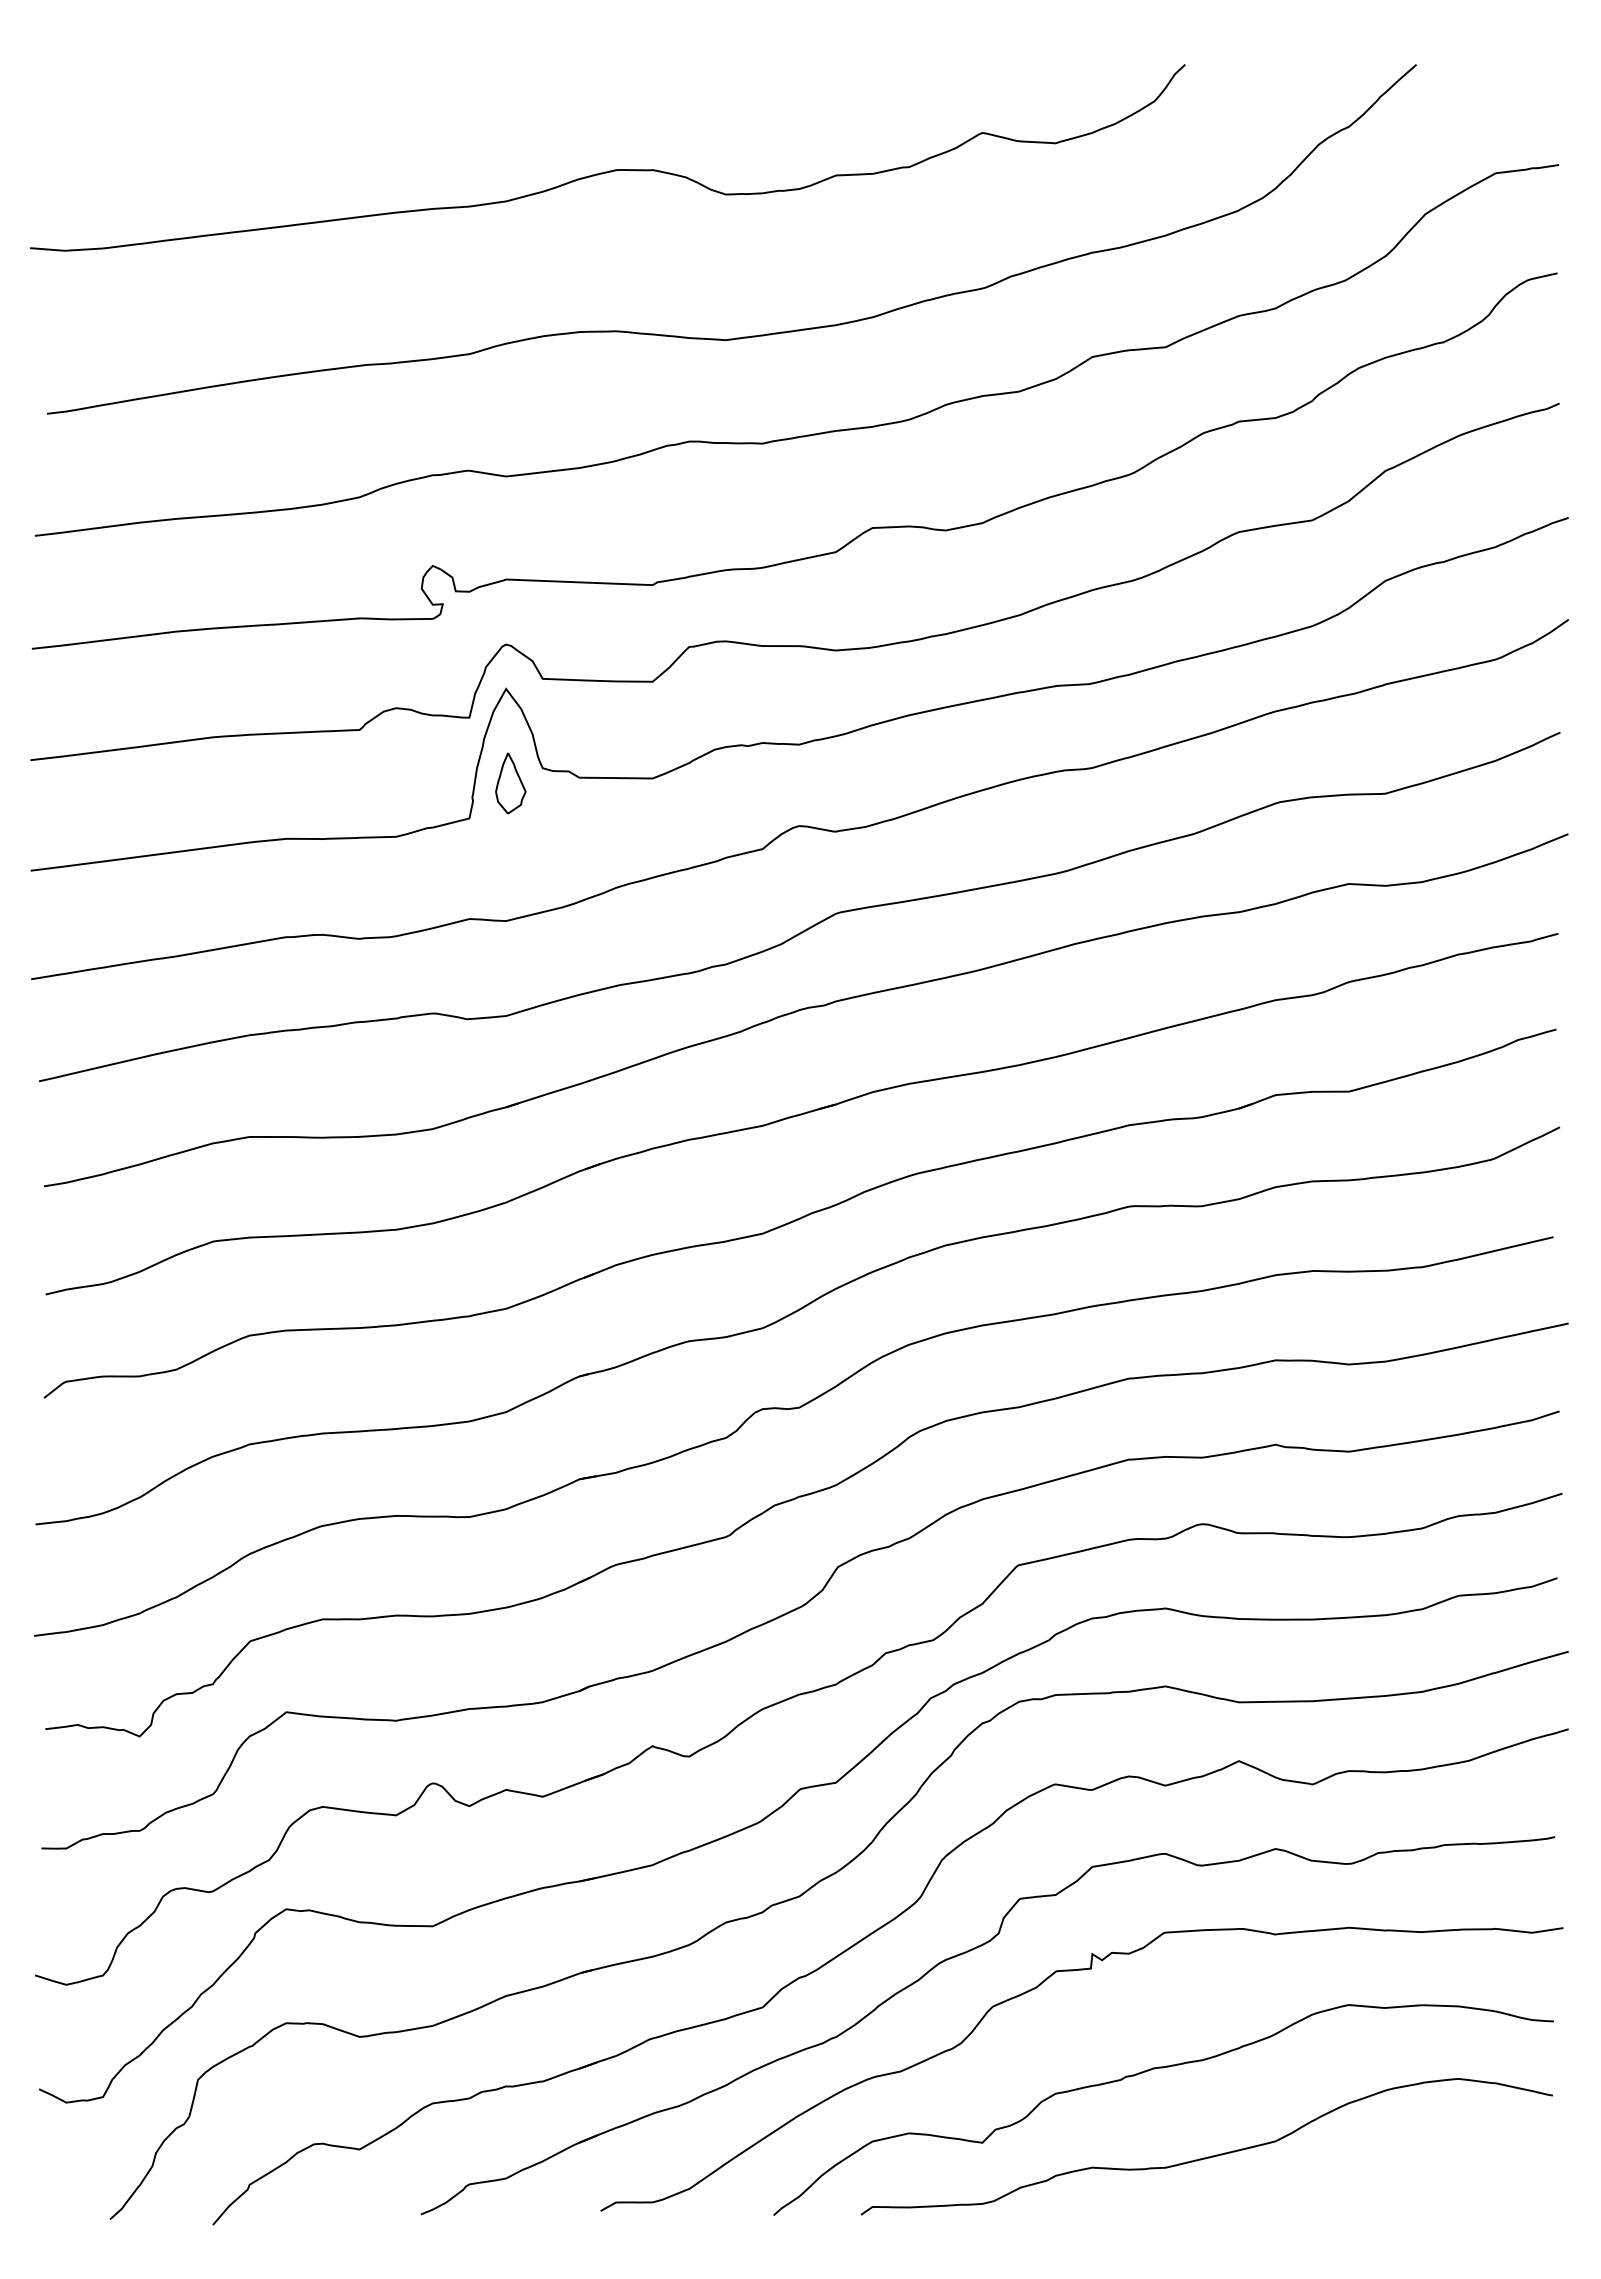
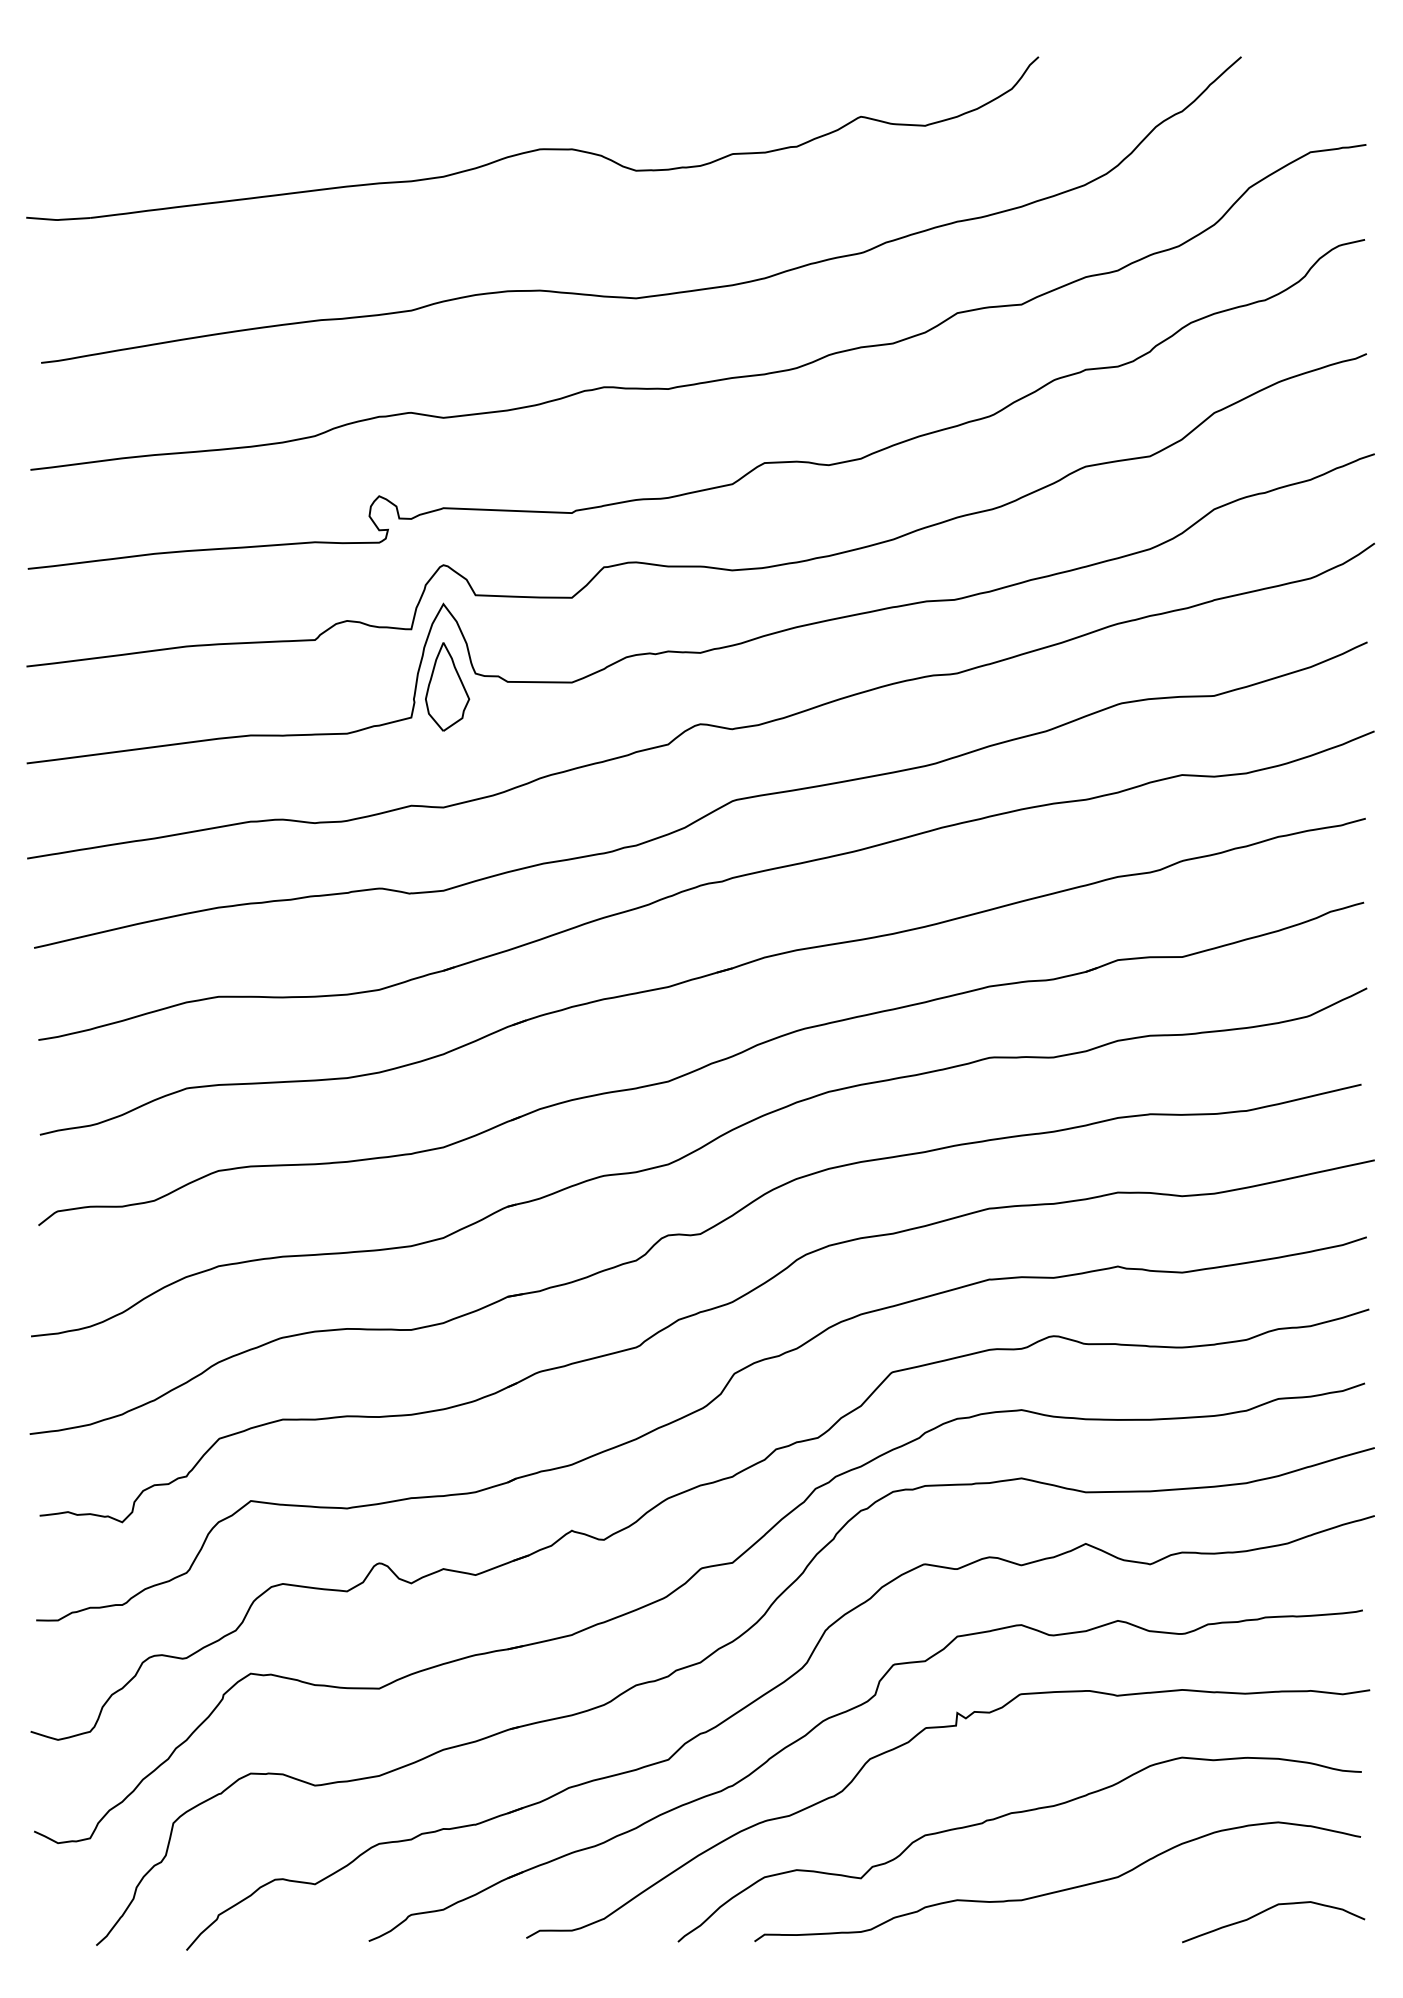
part: (510, 783) -> (447, 686), size x1.67
curve: (1446, 2179) -> (1267, 1910), added

